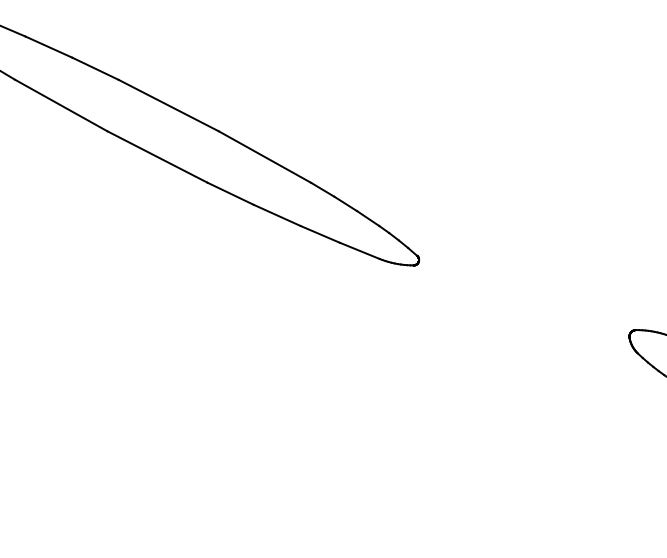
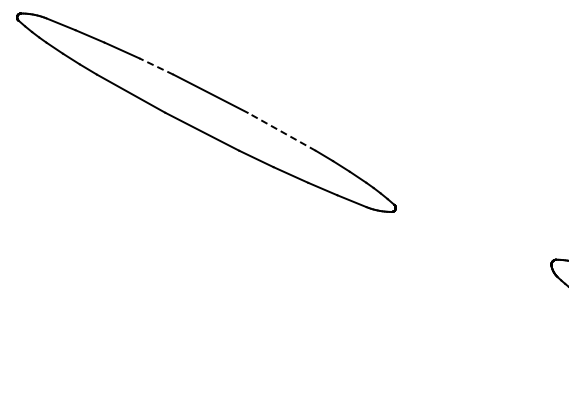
line: (95, 68) -> (156, 66), solid -> dashed
line: (264, 156) -> (281, 131), solid -> dashed

